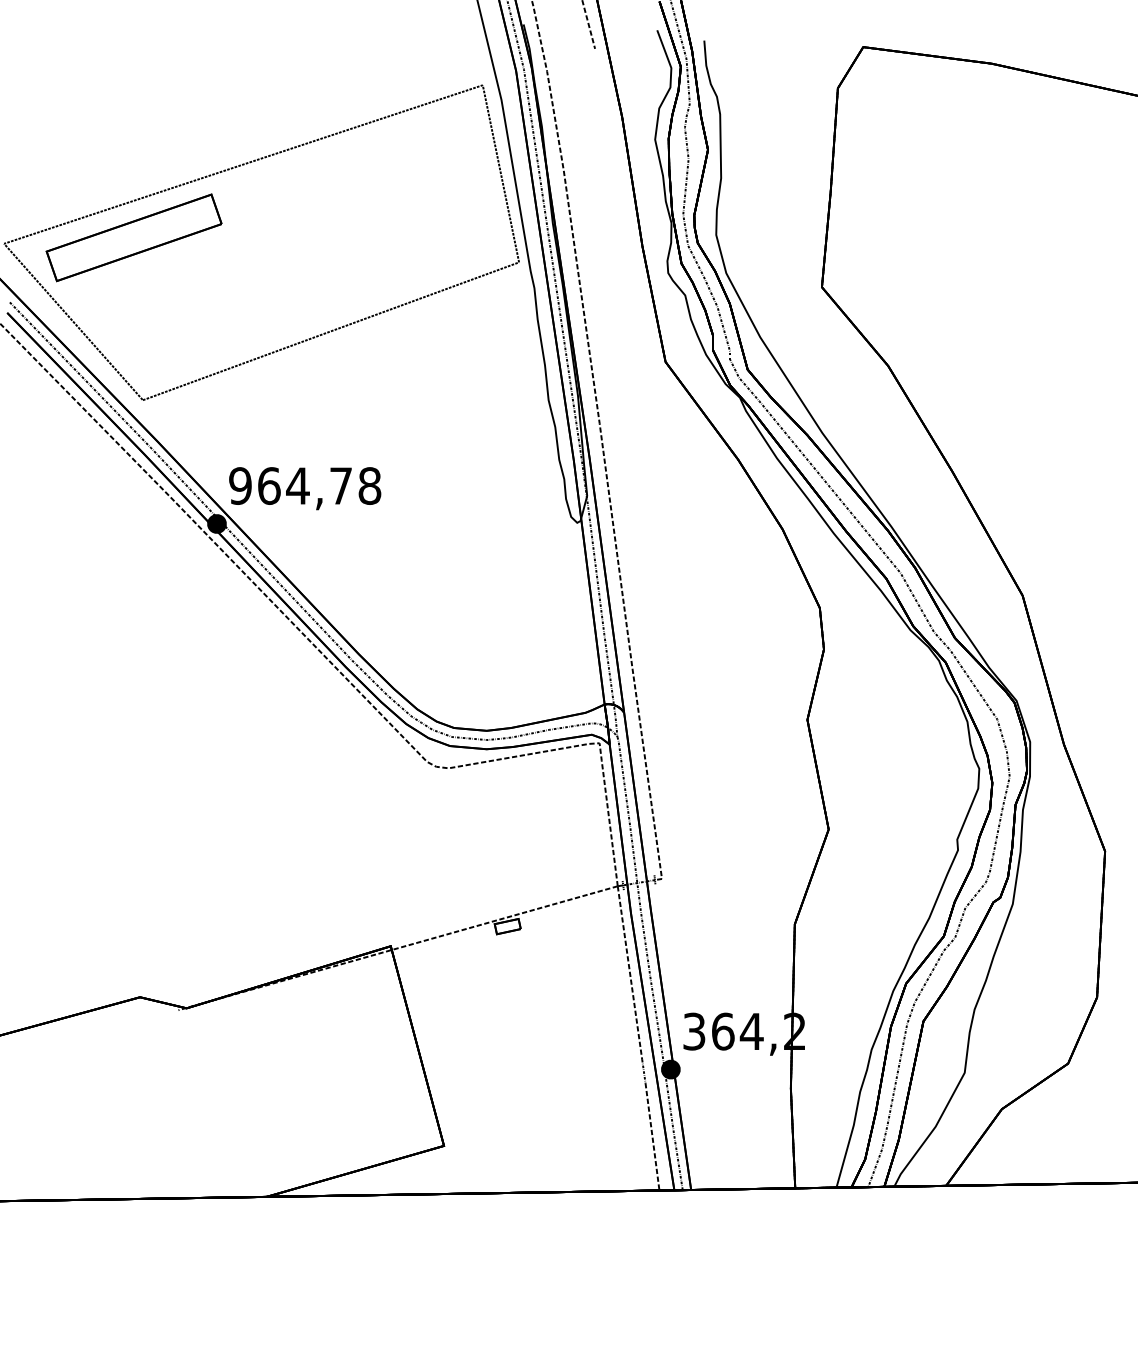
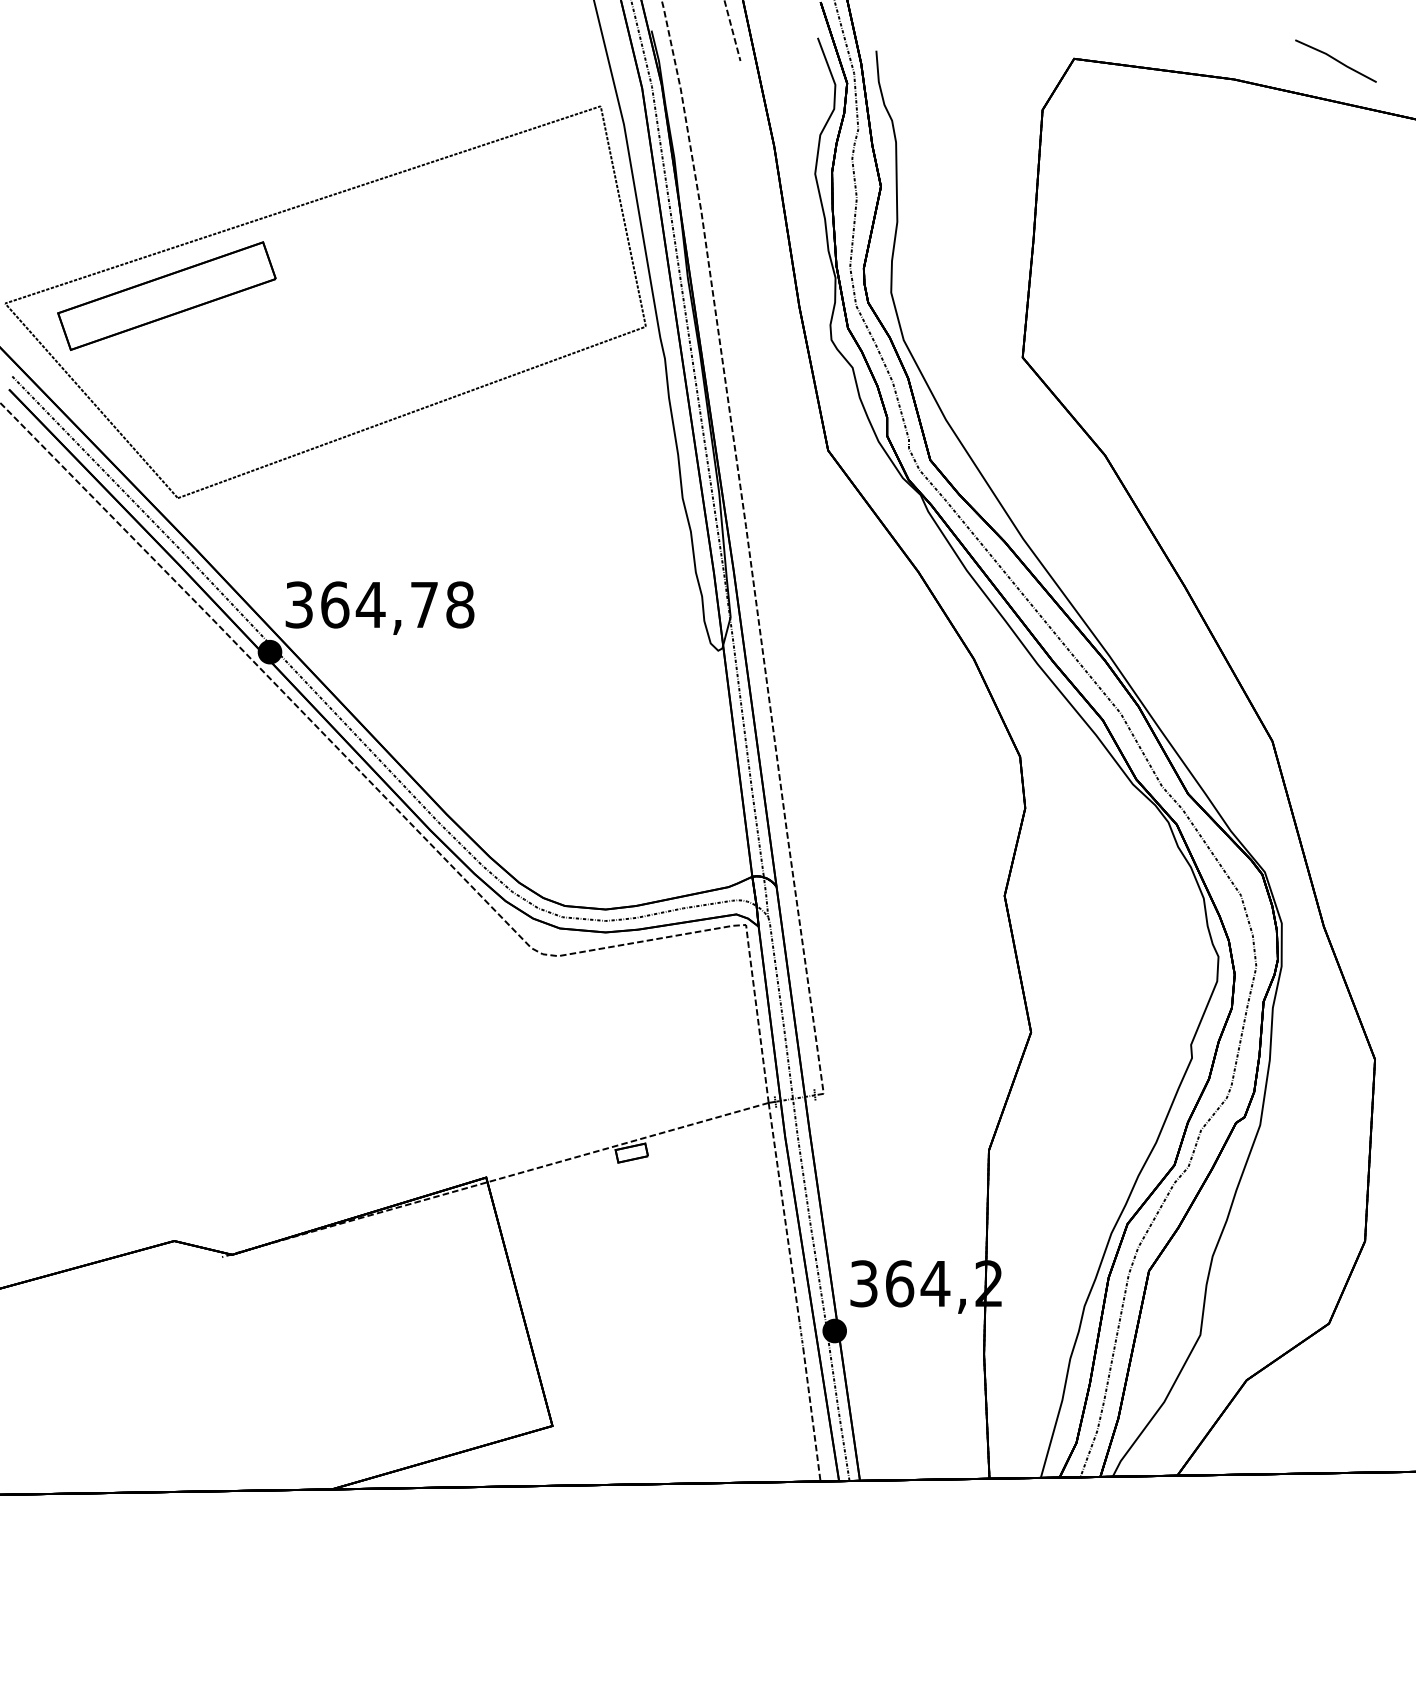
line: (1073, 48) -> (1335, 60), added
text: (240, 485) -> (299, 604), 964,78 -> 364,78

